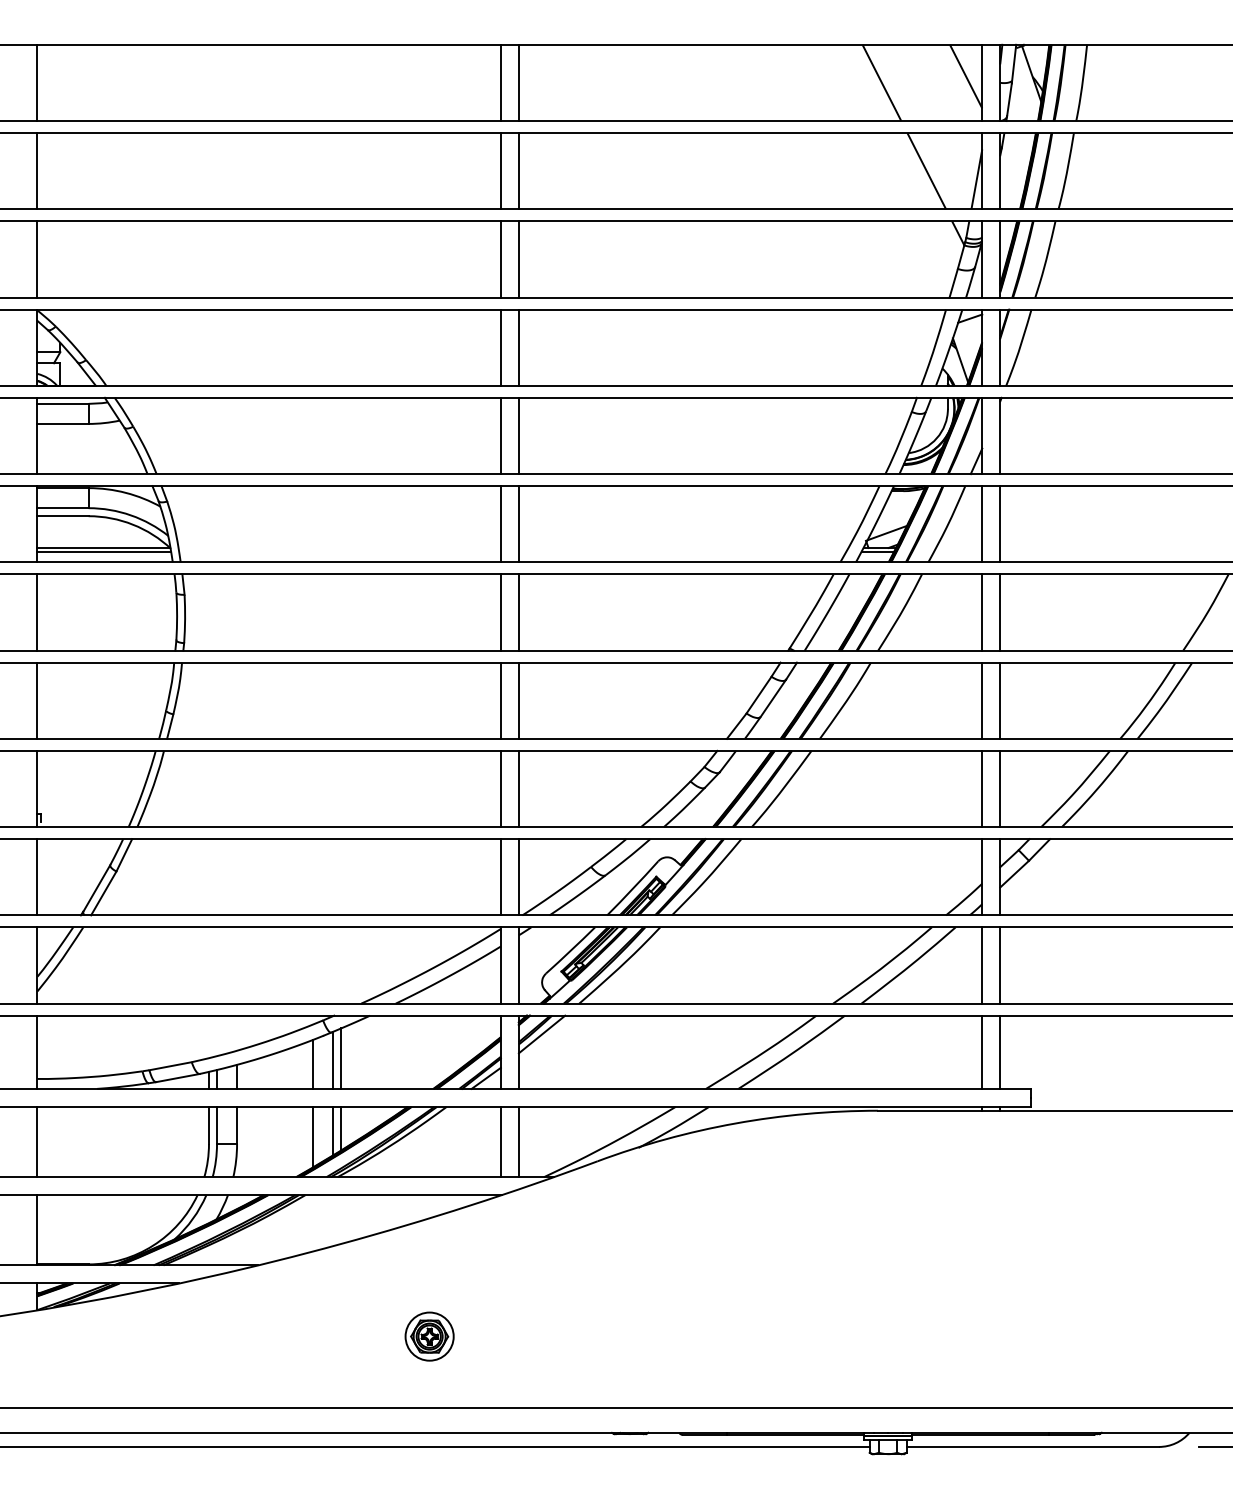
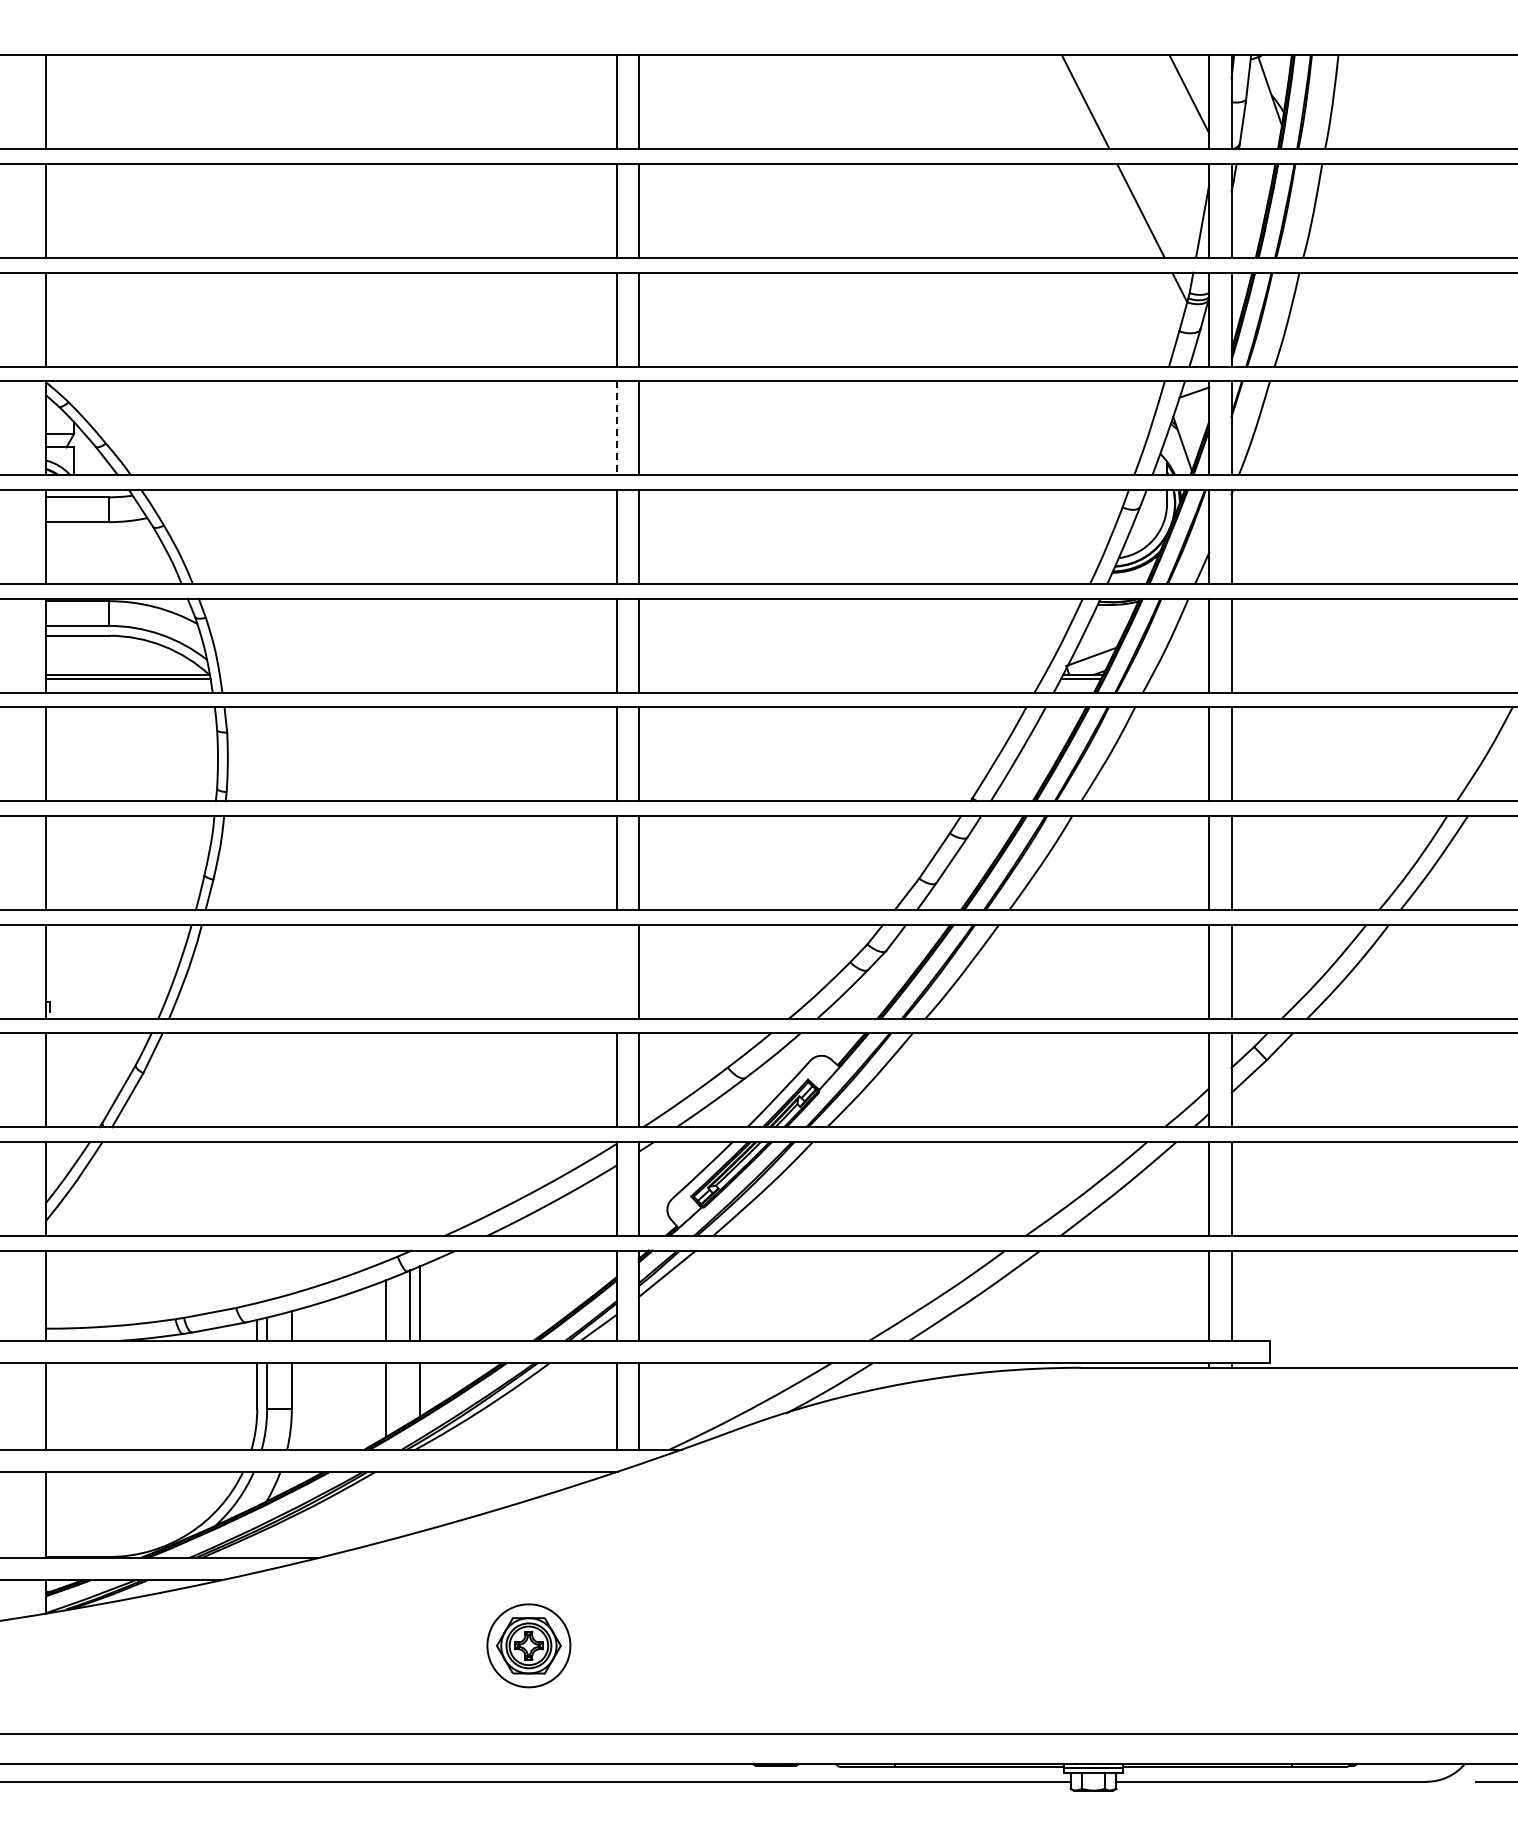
line: (500, 347) -> (616, 428), solid -> dashed
line: (500, 788) -> (616, 971), removed
line: (333, 1130) -> (410, 1392), removed
part: (429, 1336) -> (528, 1645), size x1.4

